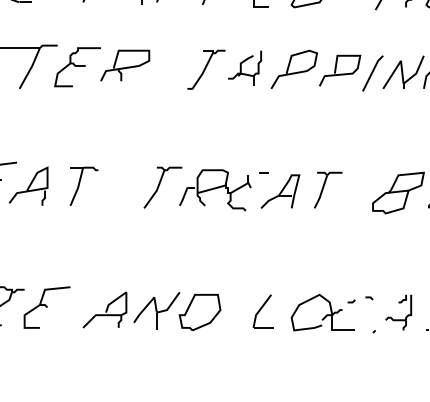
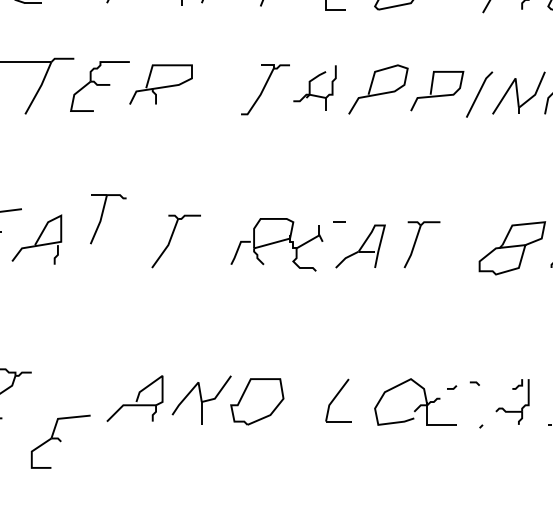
part: (83, 185) -> (107, 218), moved
part: (162, 187) -> (175, 241), moved
part: (46, 307) -> (59, 441), moved

